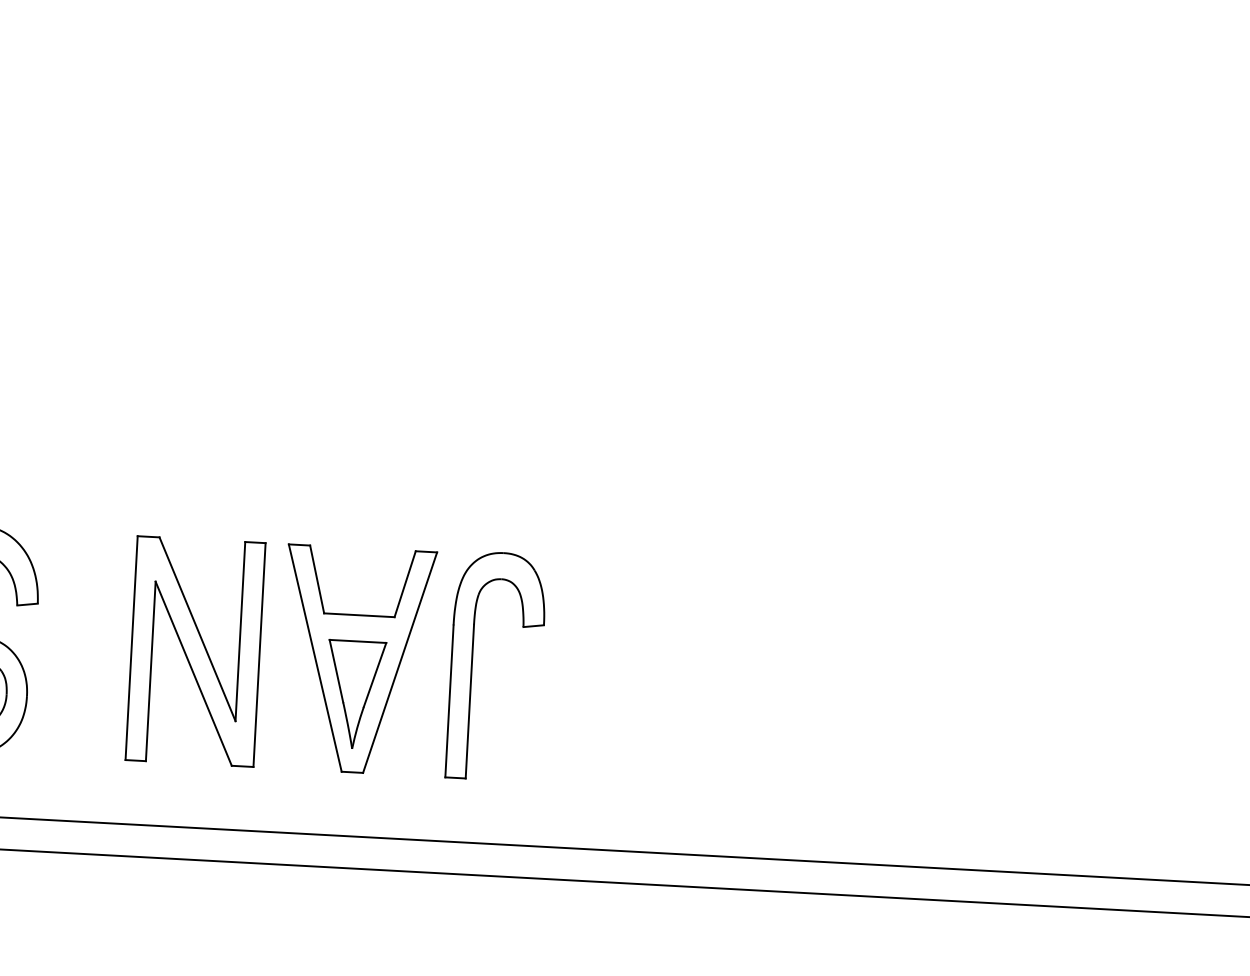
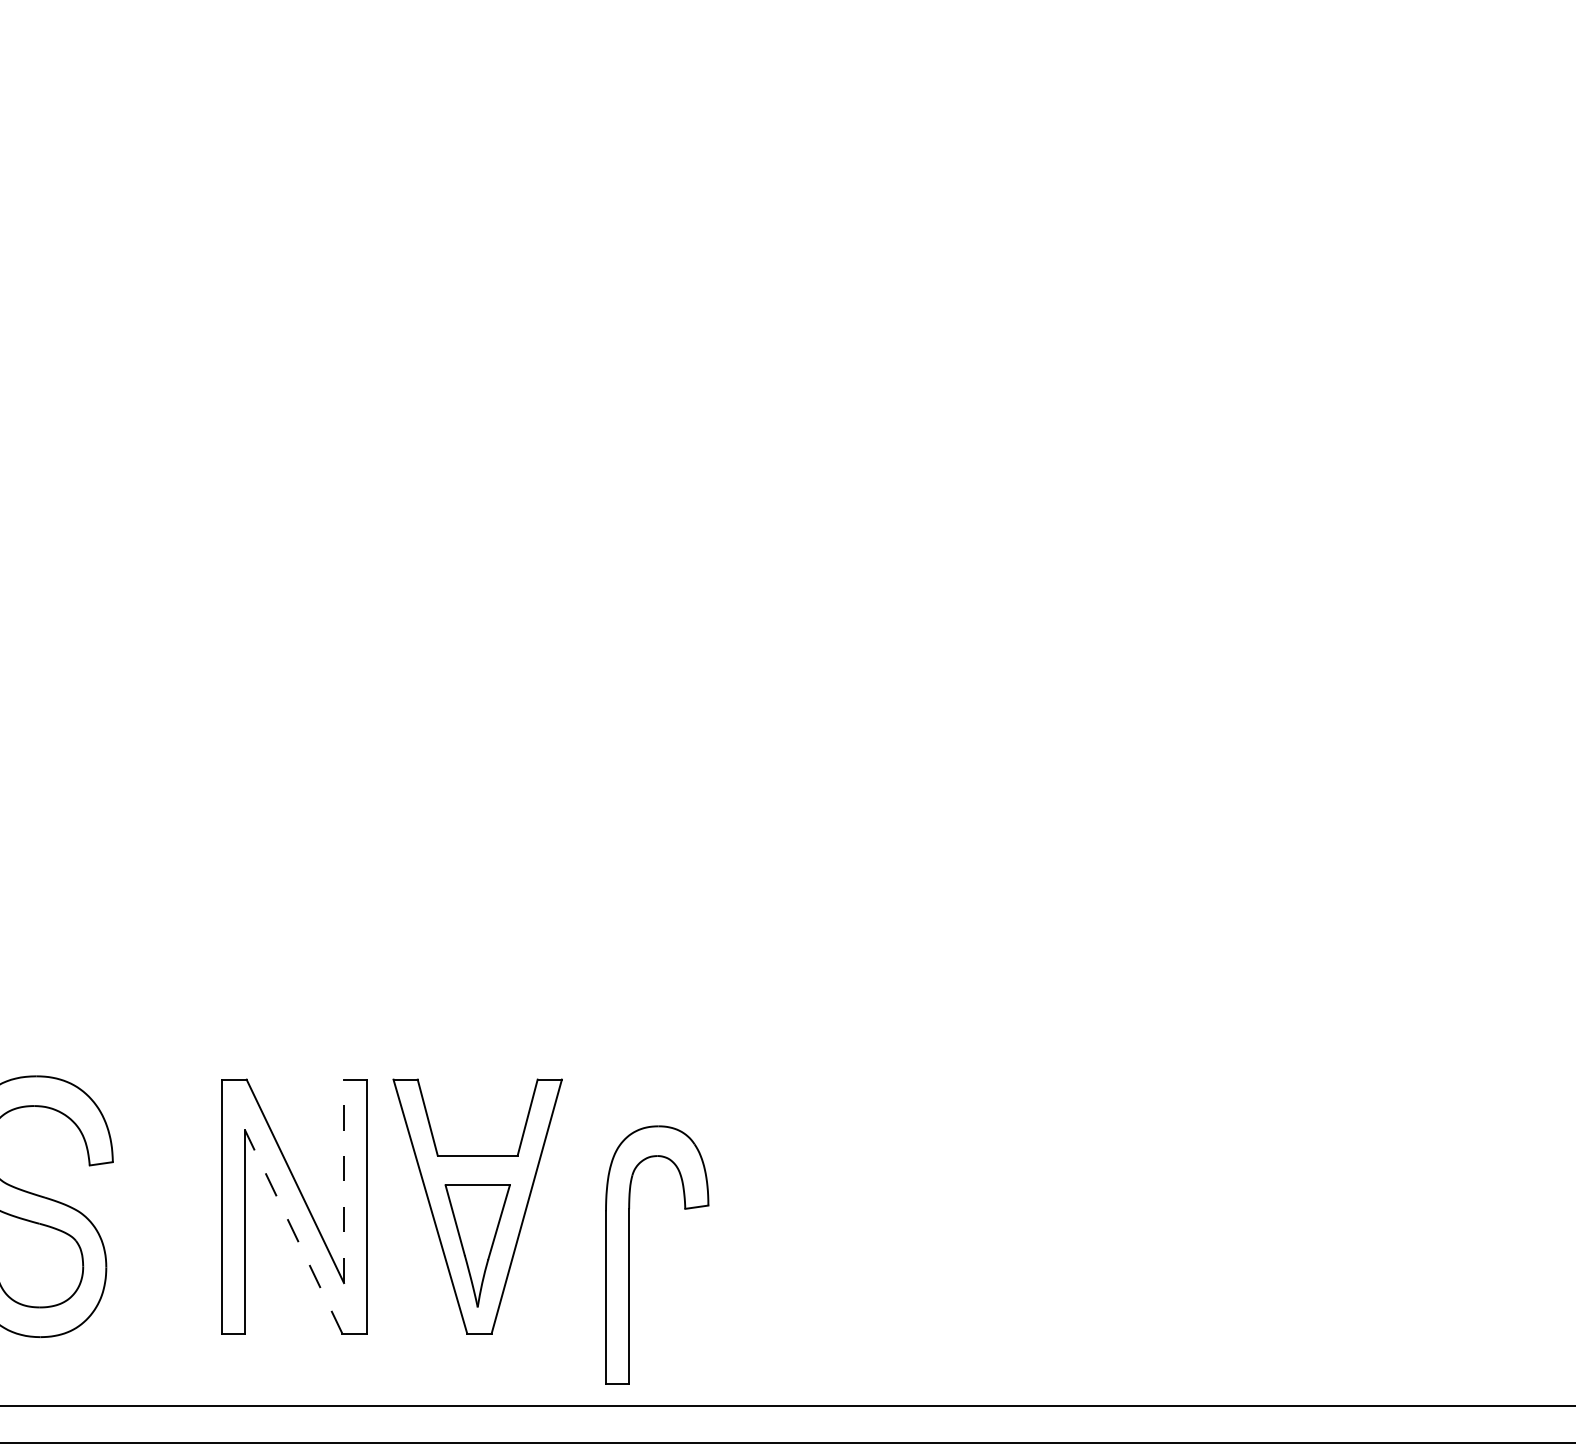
line: (240, 631) -> (344, 1181), solid -> dashed
part: (472, 664) -> (629, 1254), moved
line: (193, 673) -> (293, 1231), solid -> dashed

